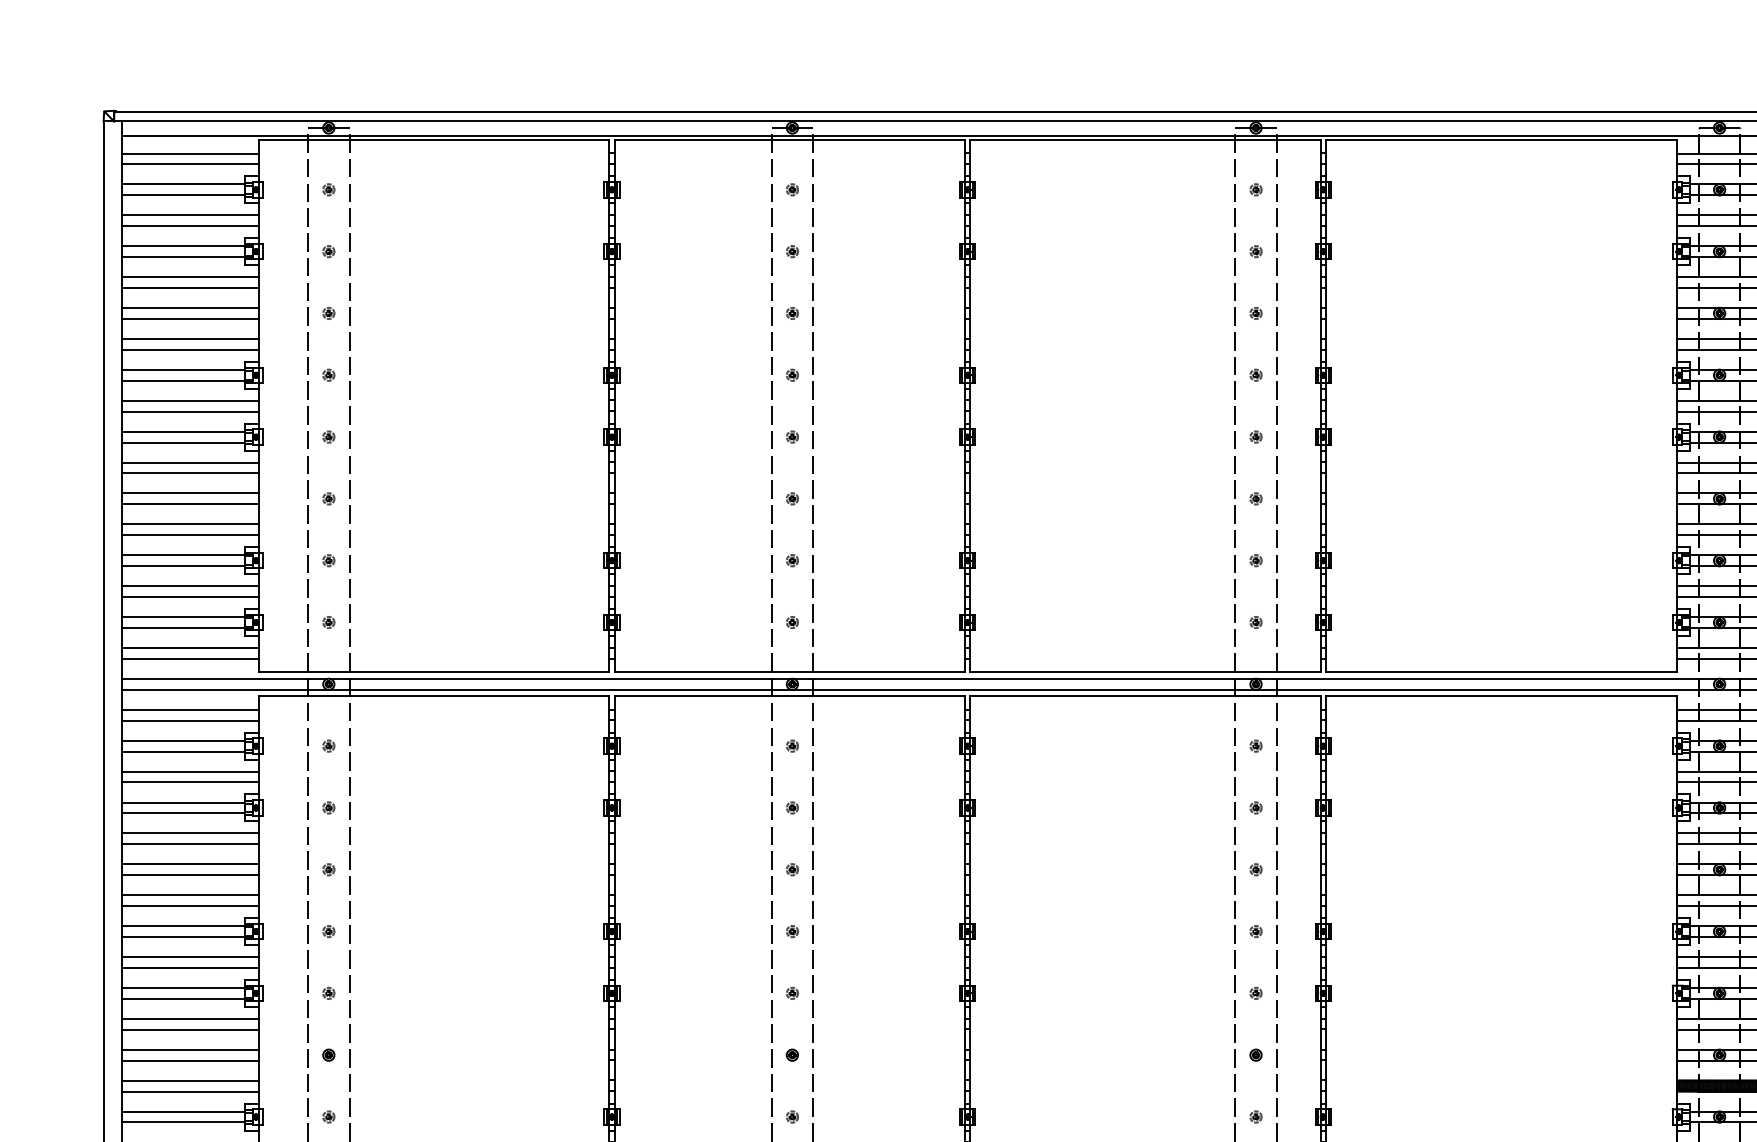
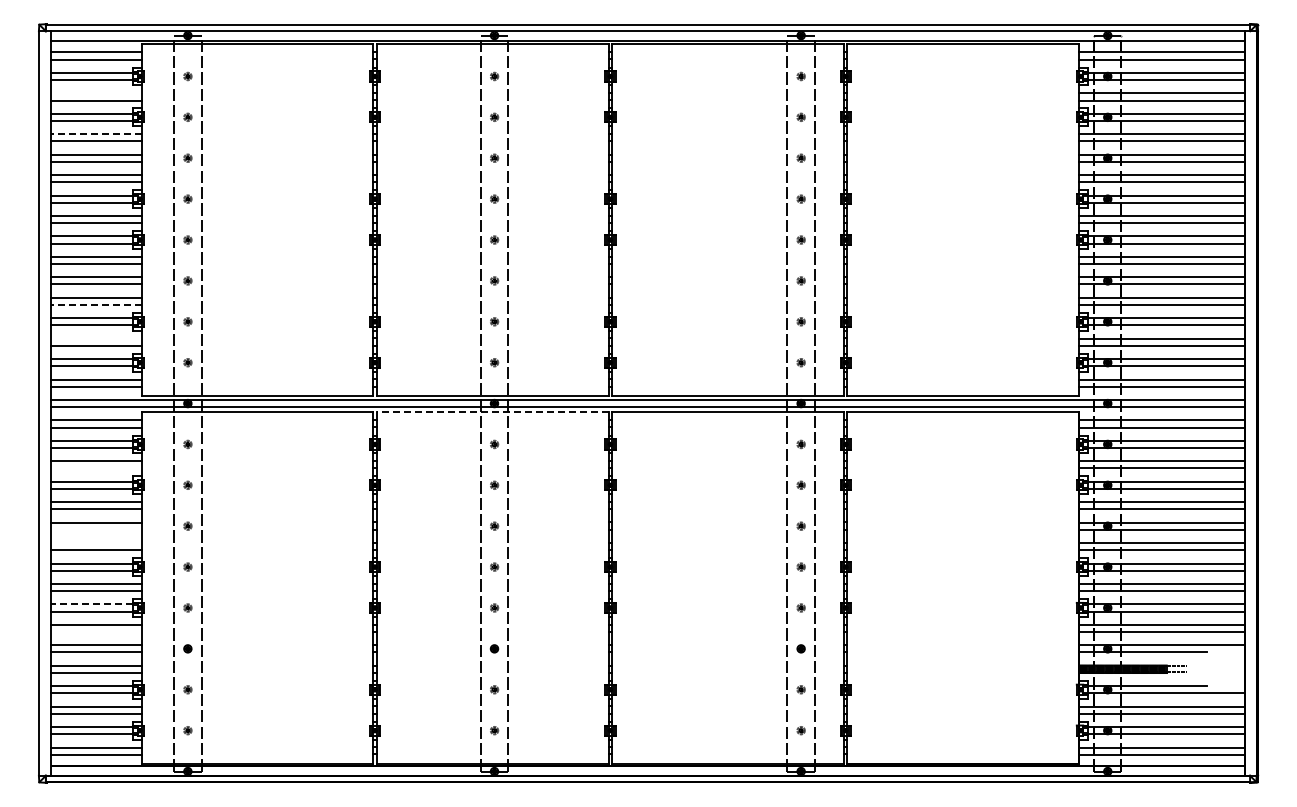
line: (189, 215) -> (95, 93), removed
line: (189, 277) -> (95, 134), solid -> dashed
line: (189, 534) -> (95, 304), solid -> dashed
line: (189, 585) -> (95, 338), removed
line: (789, 696) -> (492, 411), solid -> dashed
line: (189, 782) -> (95, 468), removed
line: (189, 874) -> (95, 529), removed
line: (189, 895) -> (95, 543), removed
line: (183, 988) -> (91, 604), solid -> dashed
line: (189, 1030) -> (95, 632), removed

